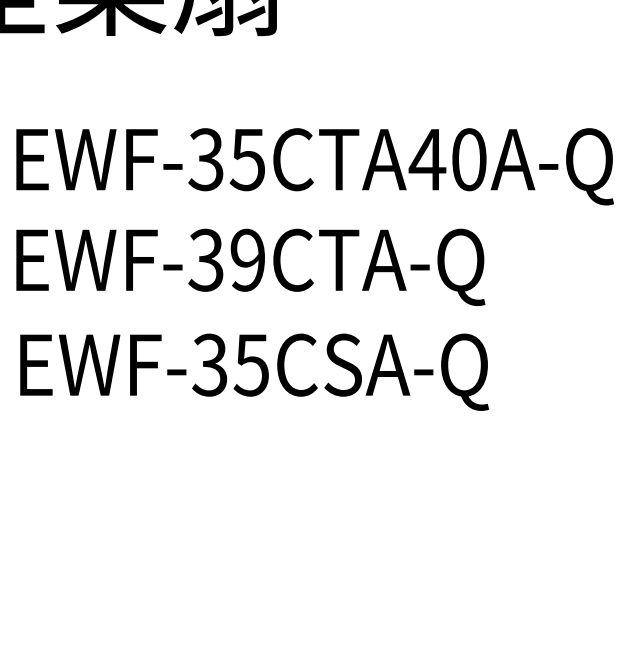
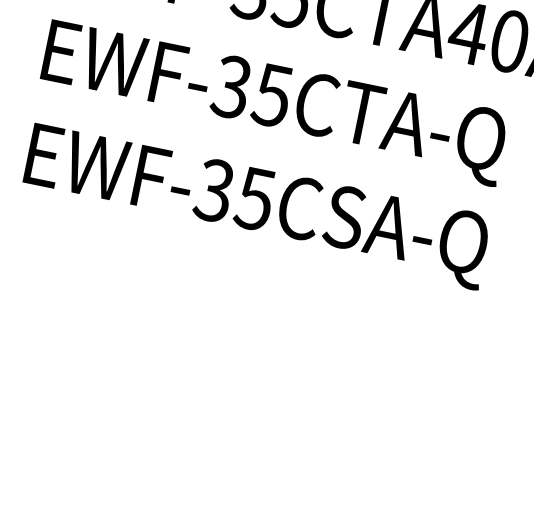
text: (246, 259) -> (271, 94), EWF-39CTA-Q -> EWF-35CTA-Q

